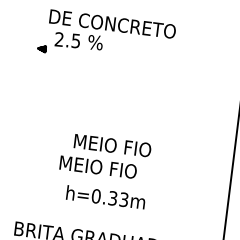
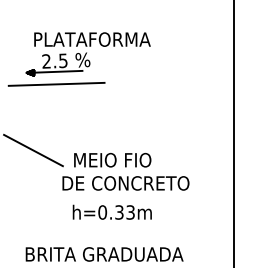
text: (113, 24) -> (98, 39), DE CONCRETO -> PLATAFORMA
line: (66, 50) -> (55, 71), added
line: (66, 62) -> (56, 83), added
line: (35, 126) -> (33, 150), added
text: (123, 170) -> (126, 183), MEIO FIO -> DE CONCRETO

